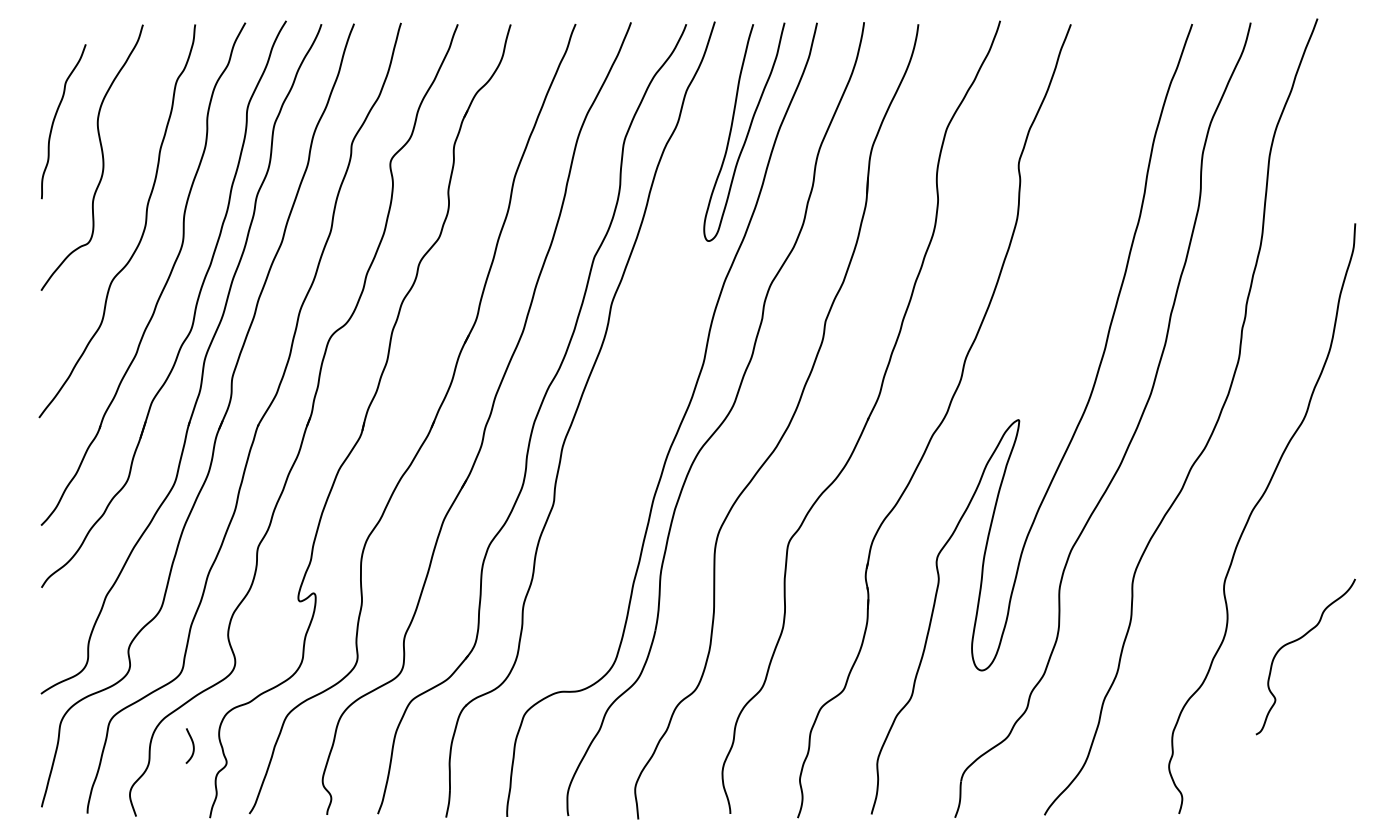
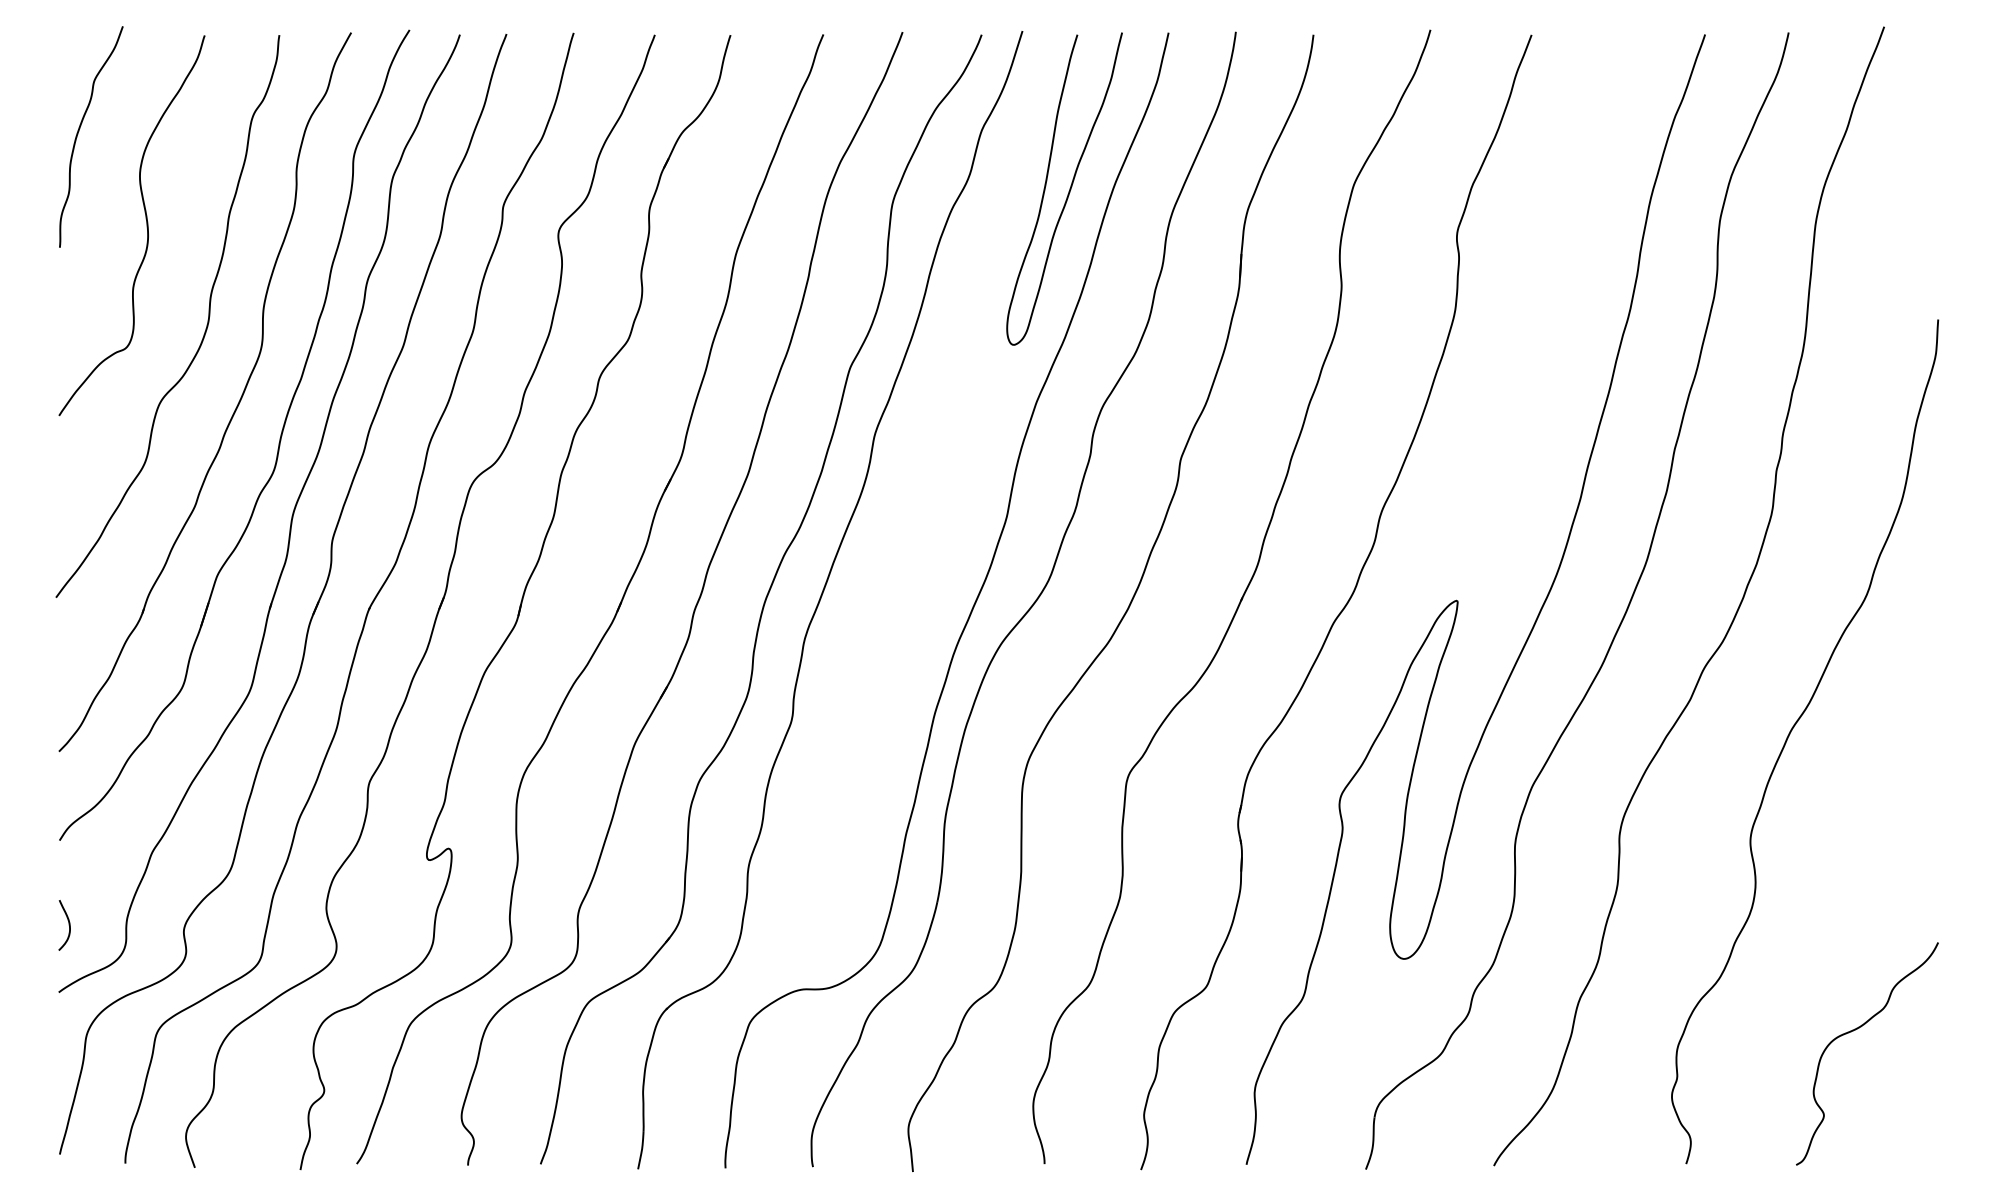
curve: (55, 118) -> (79, 132), moved
curve: (1298, 640) -> (1857, 1030), moved
curve: (192, 745) -> (68, 924), moved

